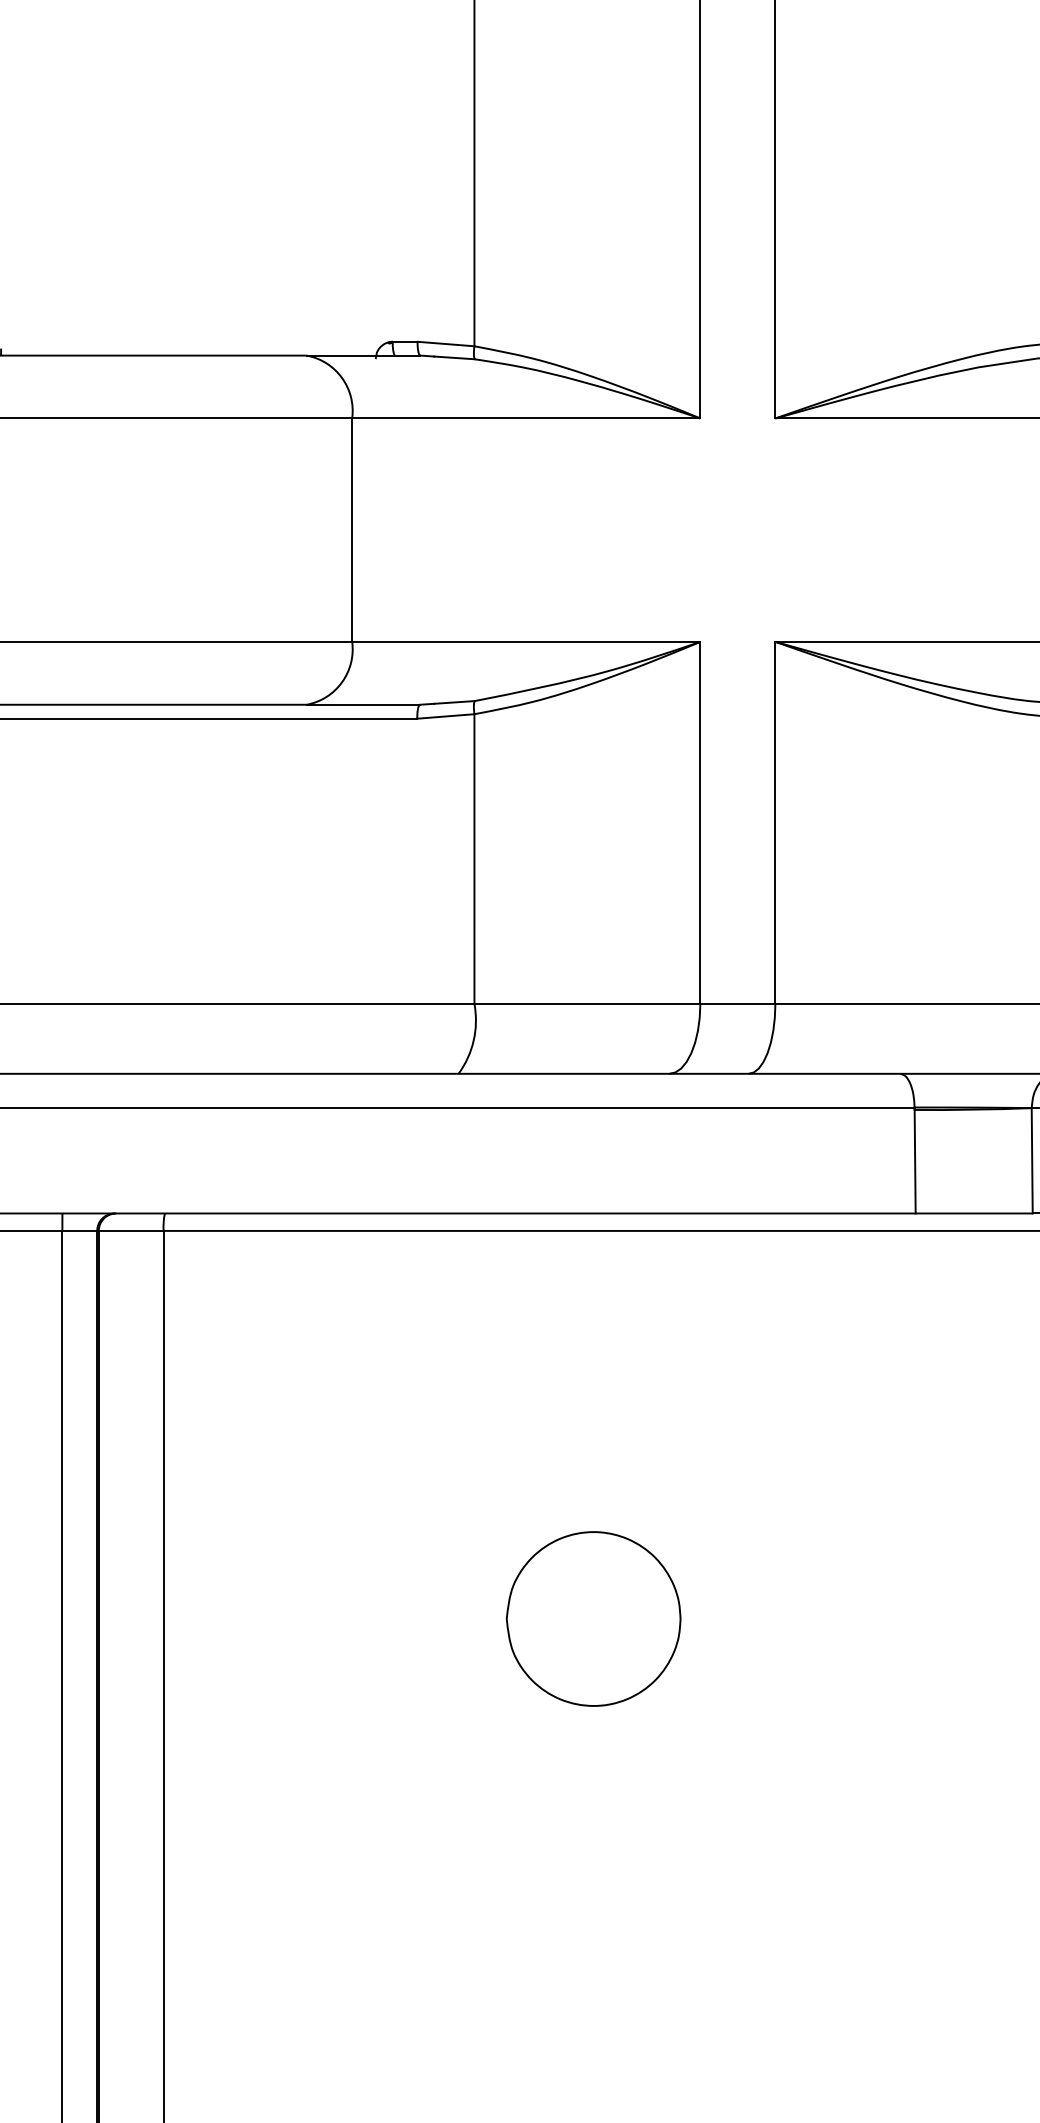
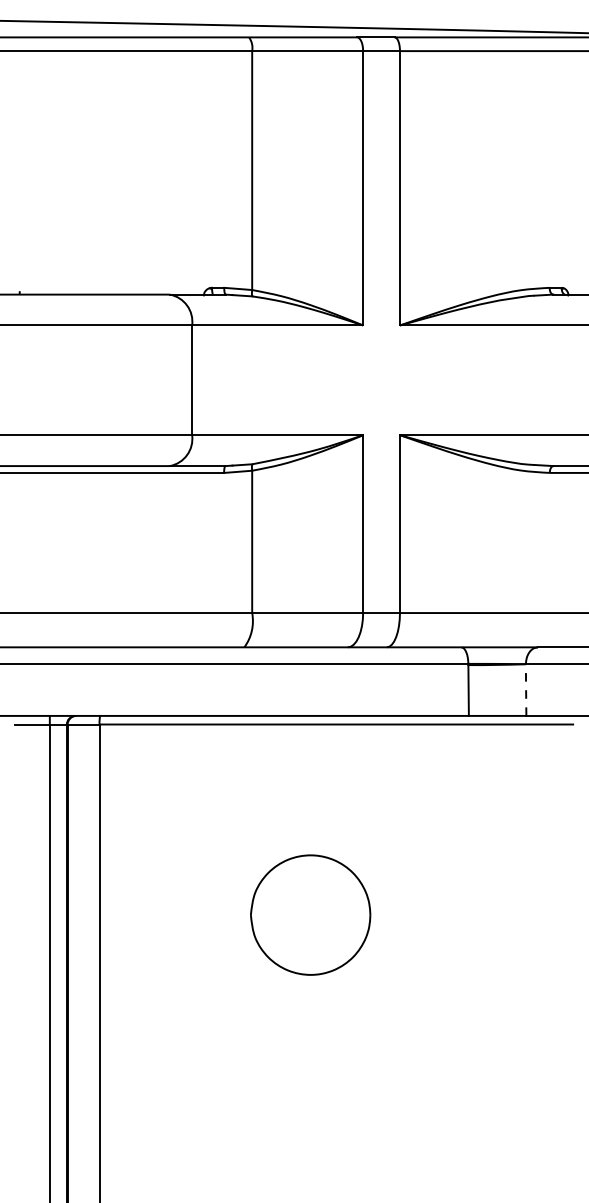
line: (1032, 1161) -> (526, 690), solid -> dashed
part: (593, 1617) -> (310, 914), size x1.4

